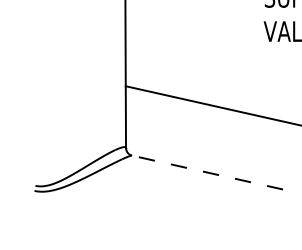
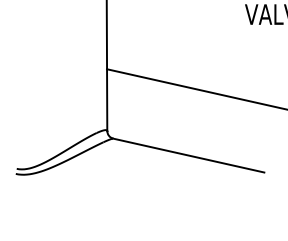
line: (207, 172) -> (188, 155), dashed -> solid

